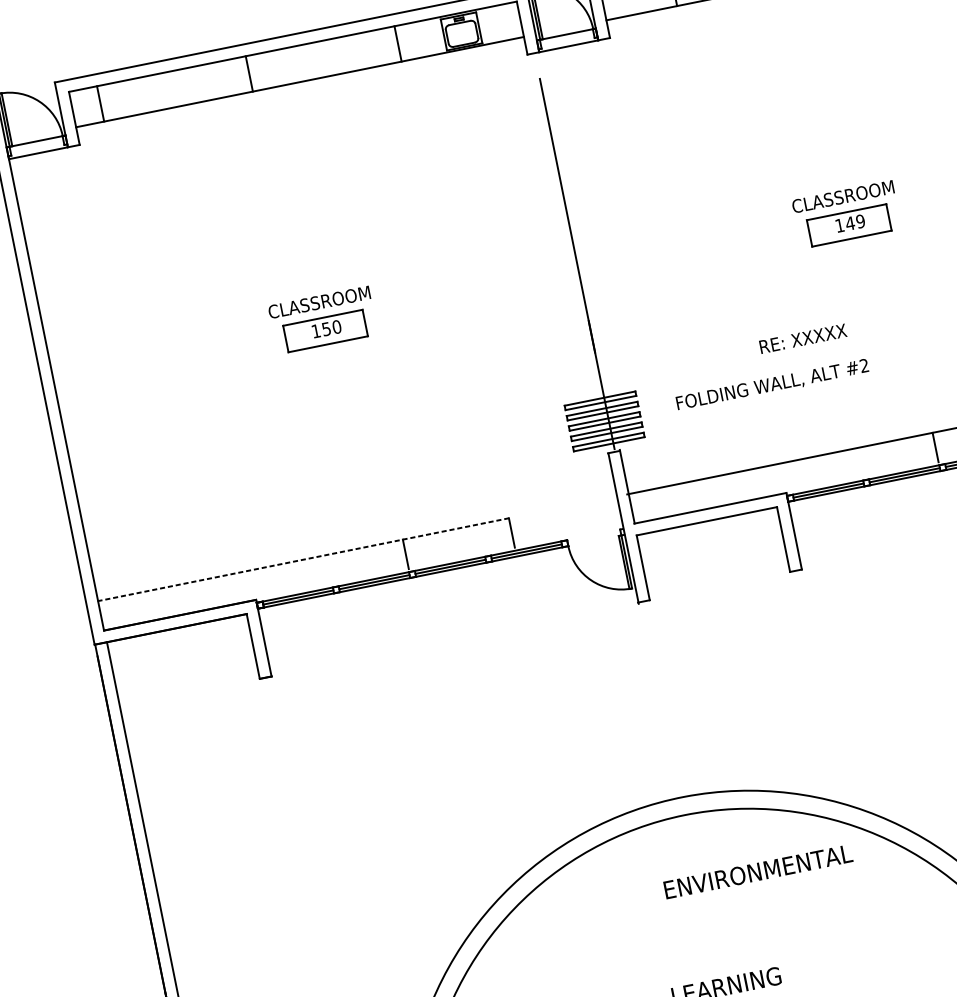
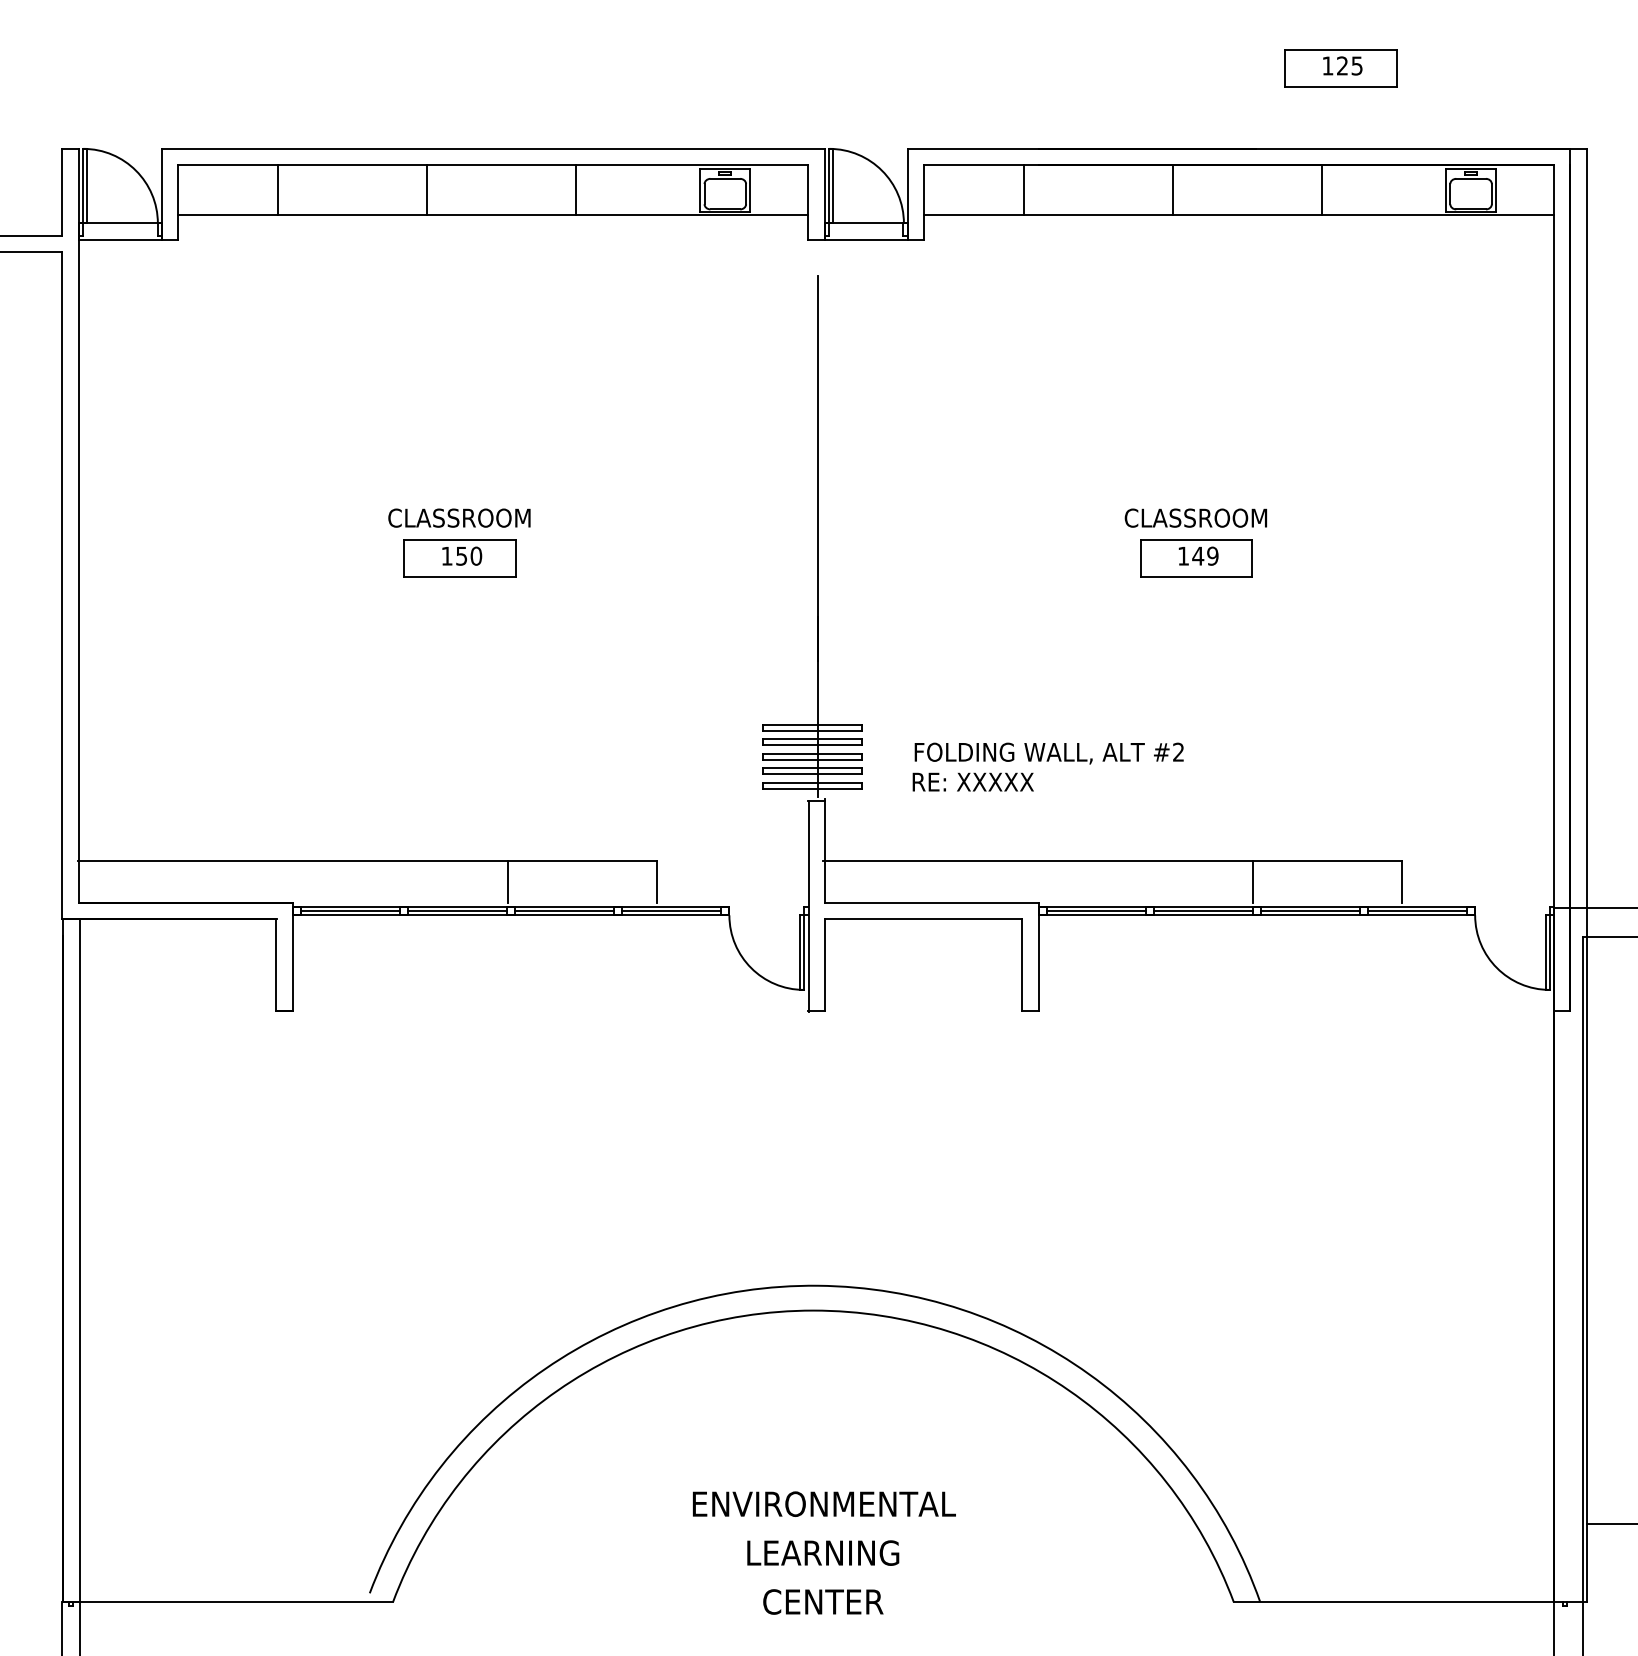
line: (398, 44) -> (576, 190), moved
line: (100, 104) -> (277, 190), moved
text: (802, 338) -> (972, 781), moved
line: (303, 559) -> (367, 861), dashed -> solid
text: (758, 871) -> (824, 1503), moved

